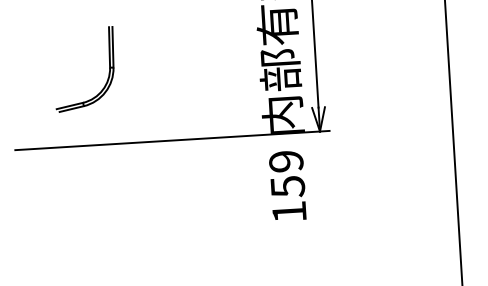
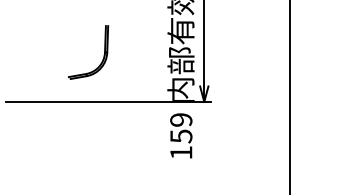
part: (108, 72) -> (103, 55), moved

